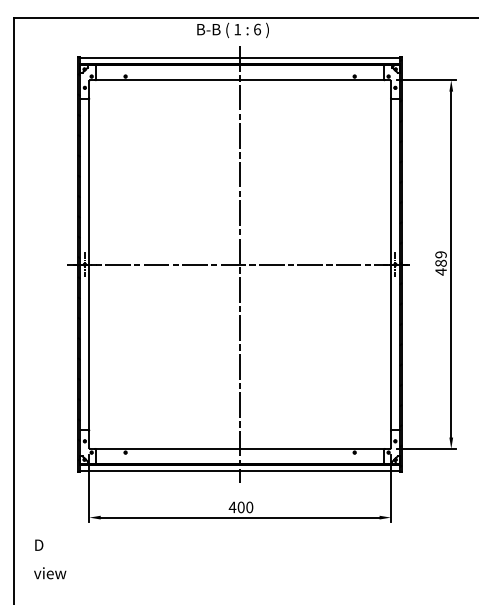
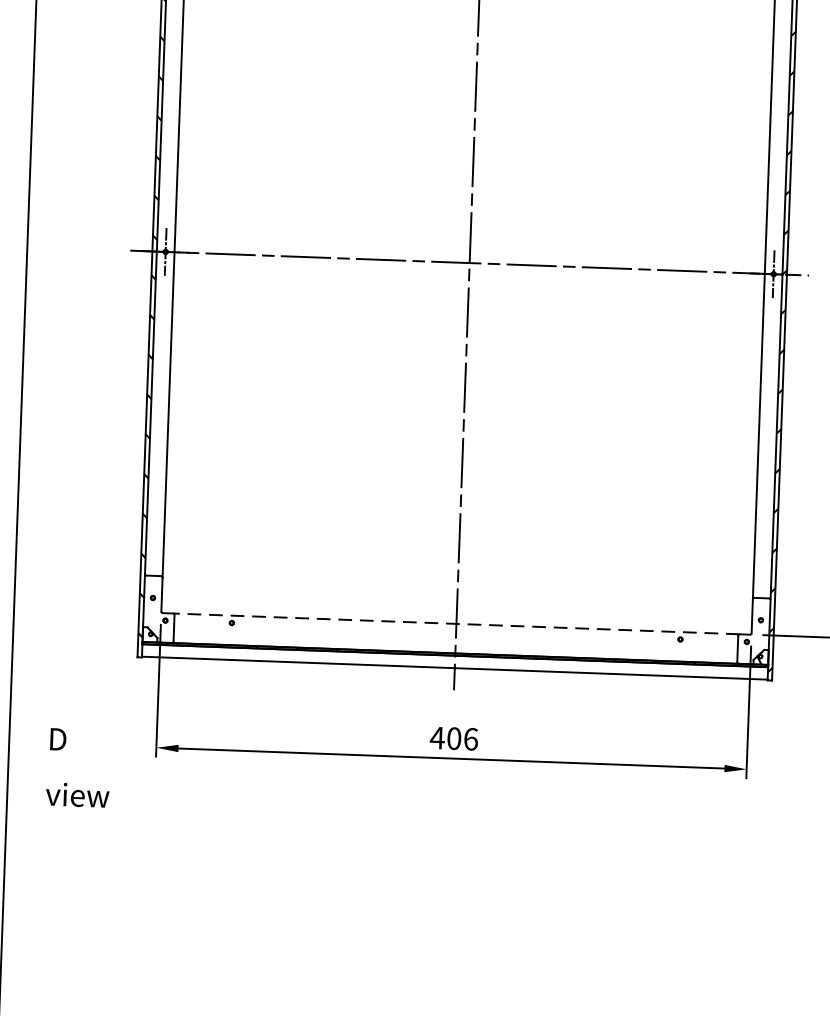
line: (240, 448) -> (457, 623), solid -> dashed
text: (249, 506) -> (470, 737), 400 -> 406
text: (50, 559) -> (79, 768), moved

